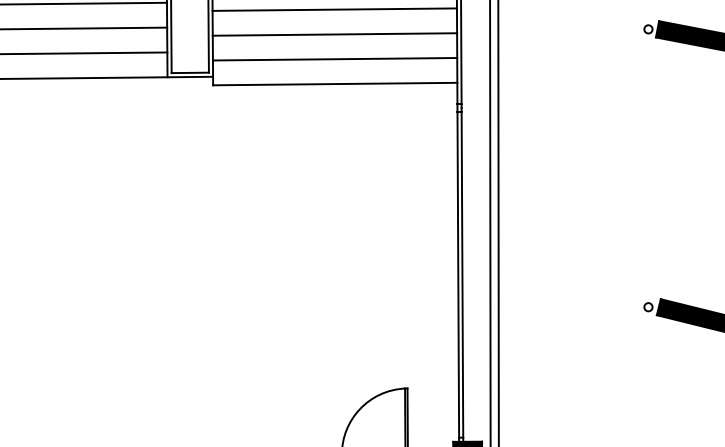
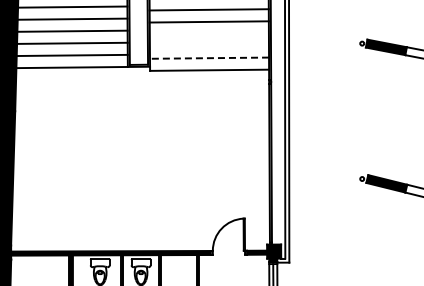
line: (332, 8) -> (208, 33), removed
line: (335, 33) -> (209, 45), removed
line: (335, 59) -> (209, 58), solid -> dashed

